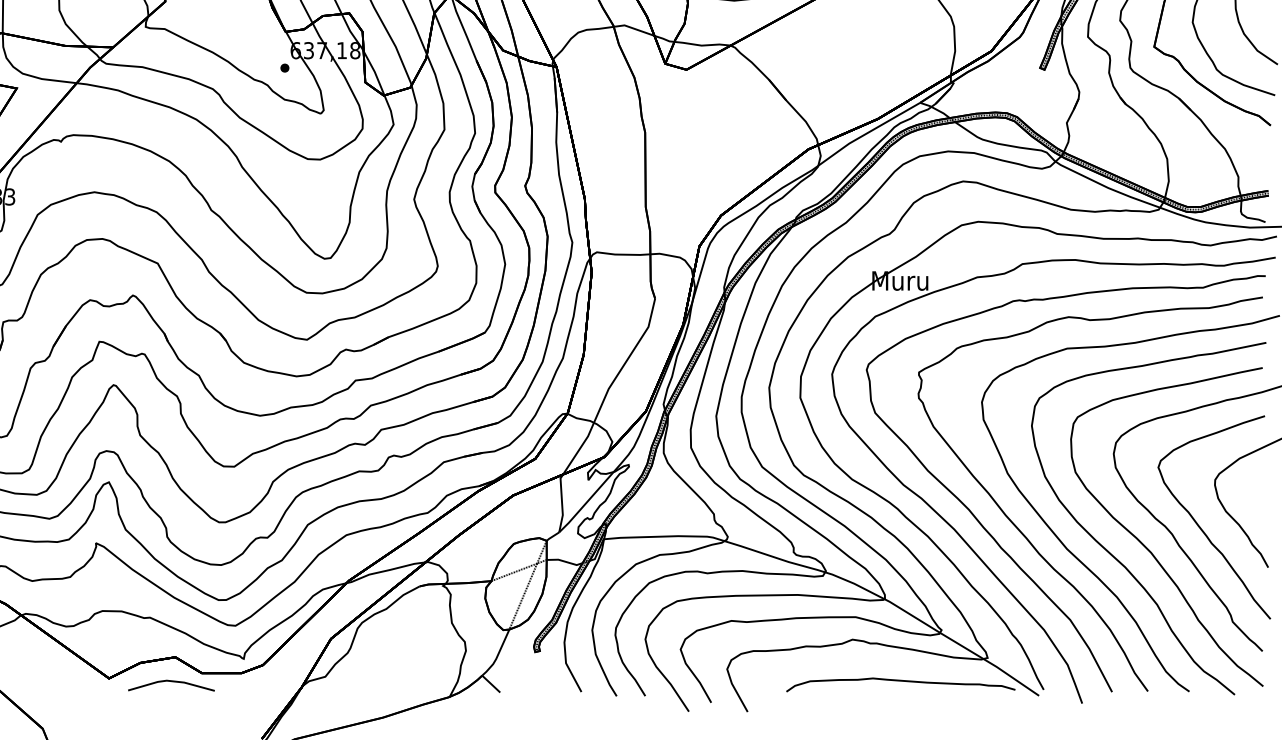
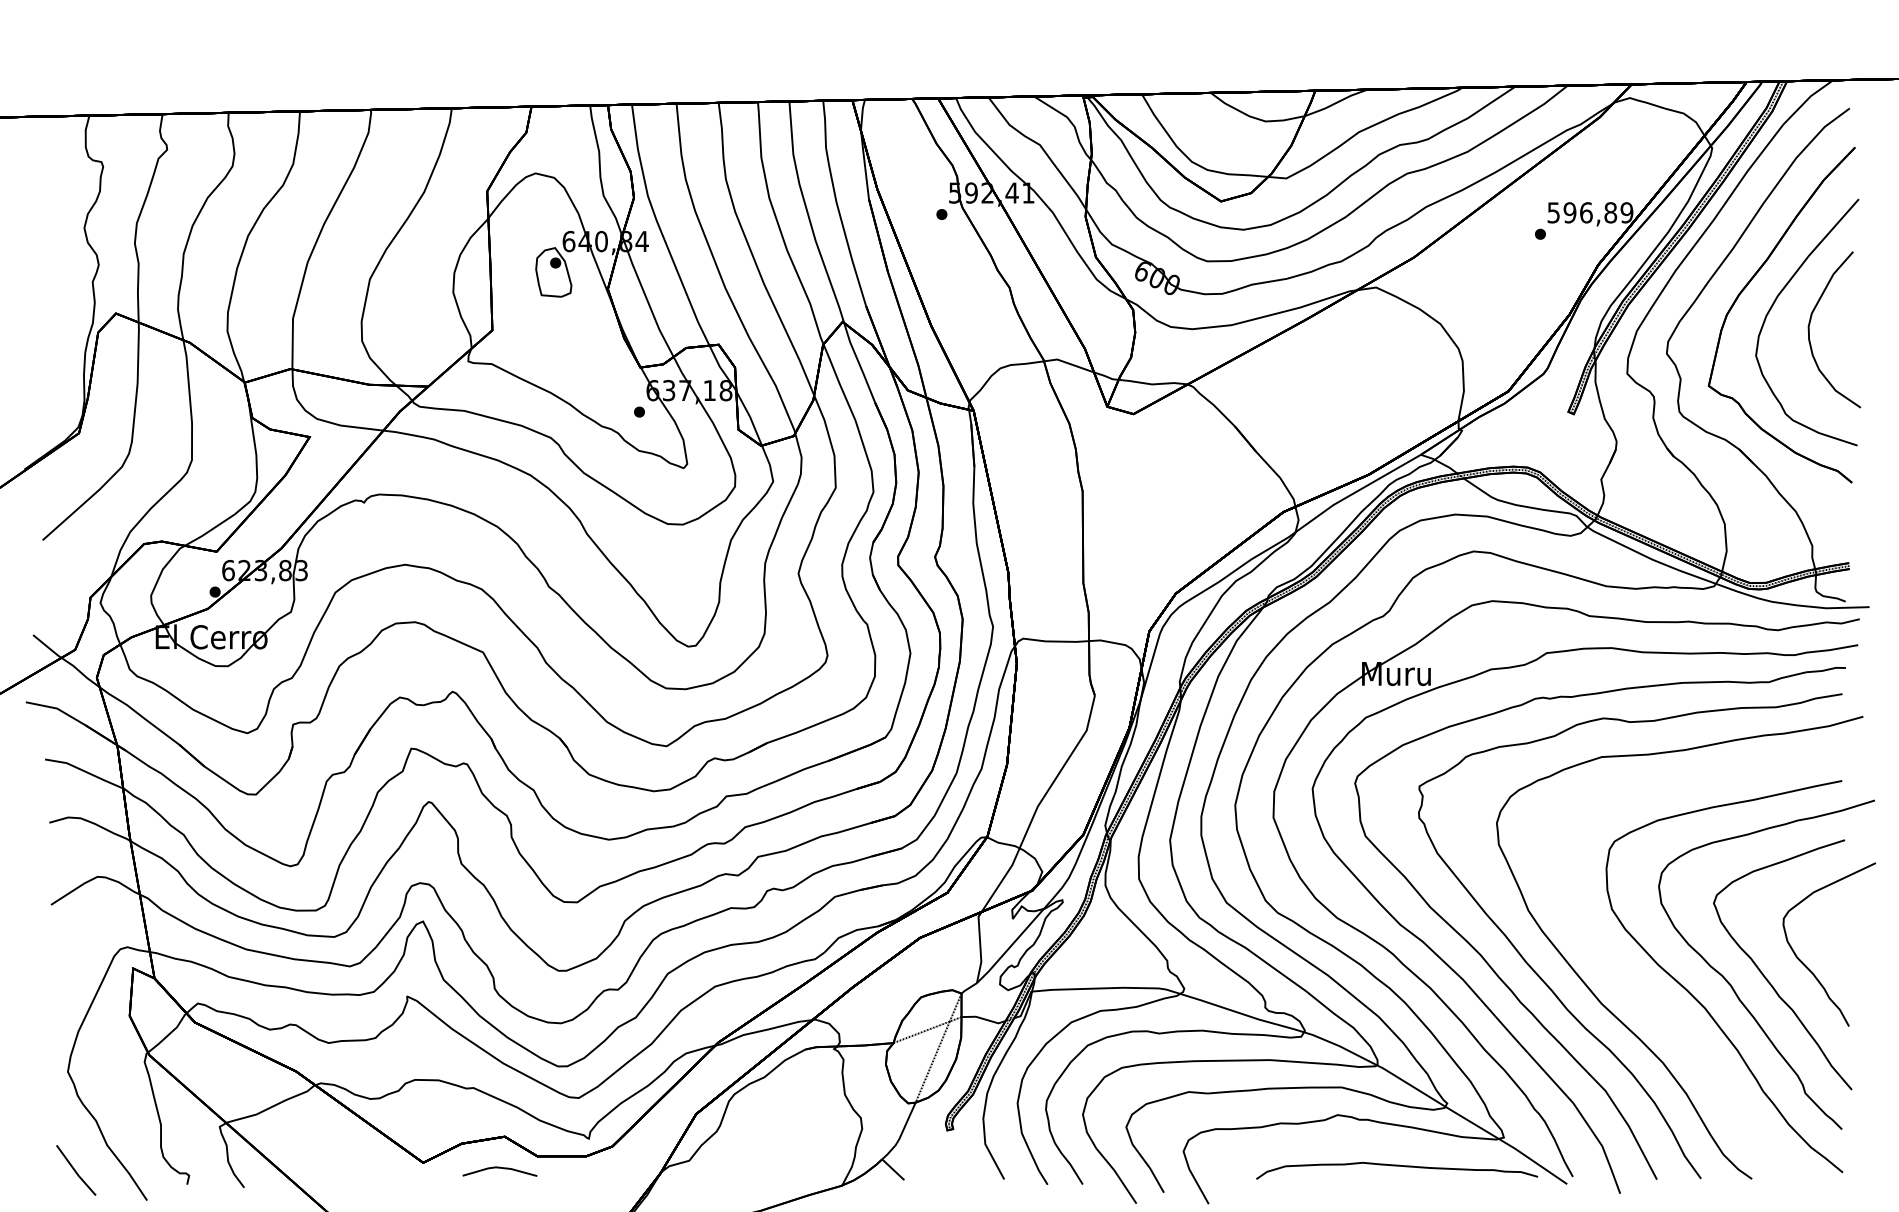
part: (1118, 559) -> (1664, 1016), removed
part: (171, 685) -> (499, 1171), size x0.7

